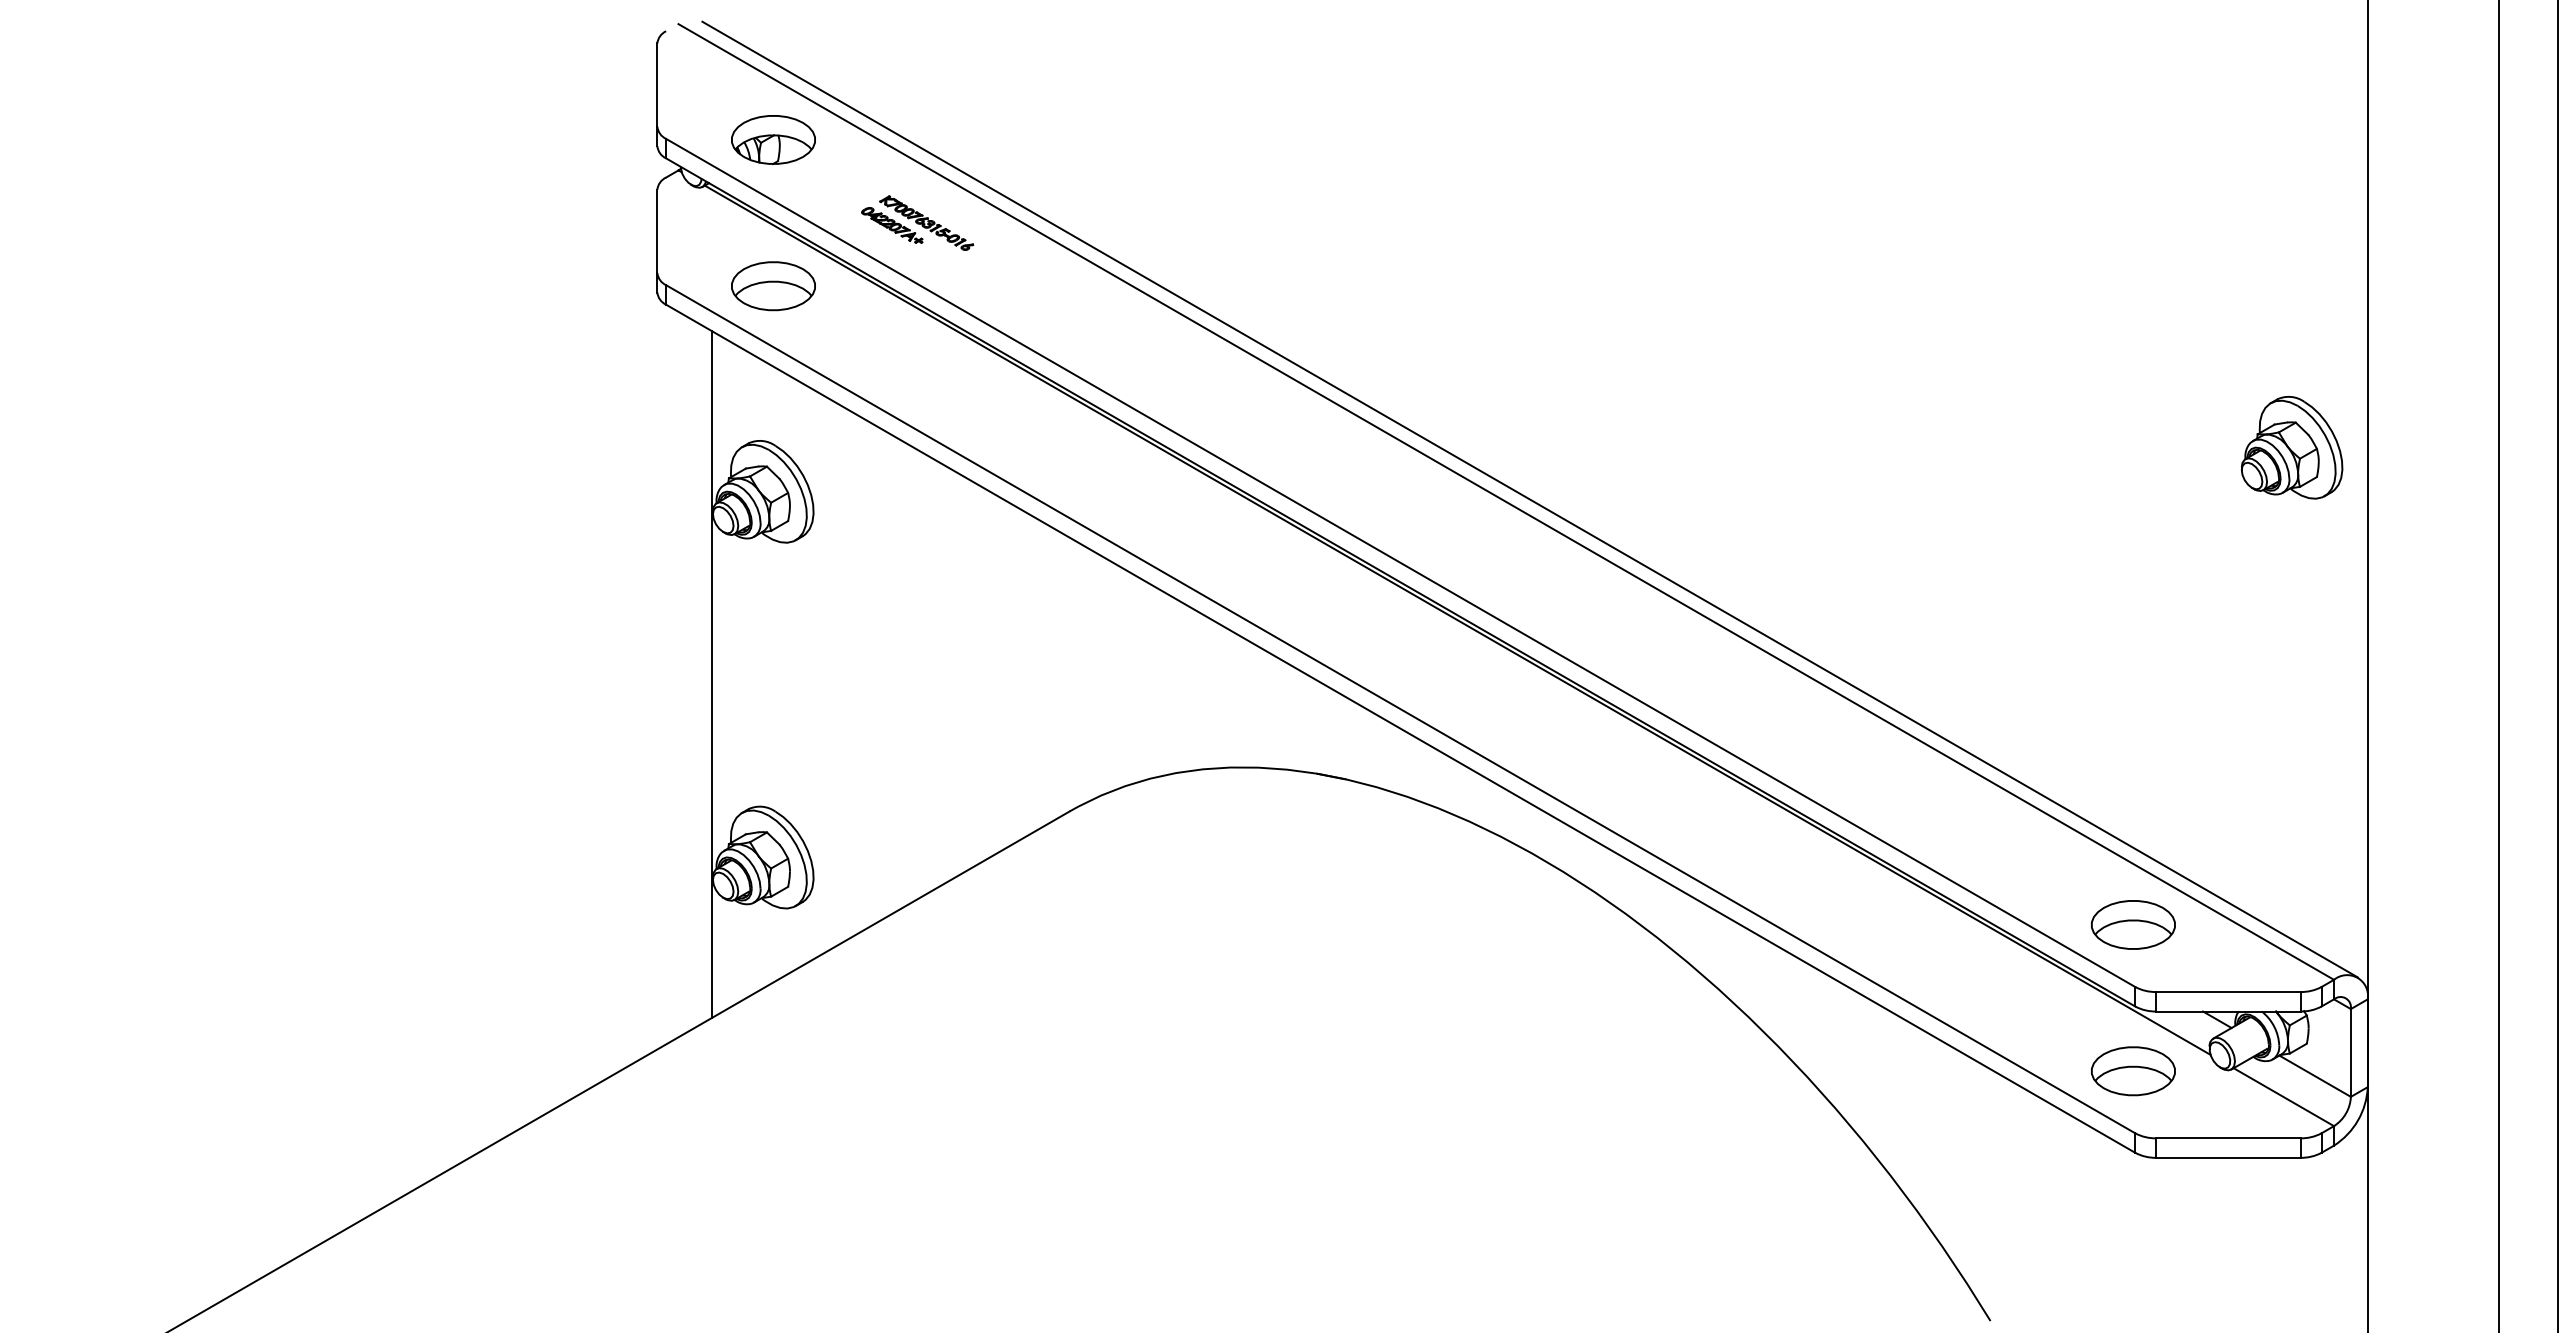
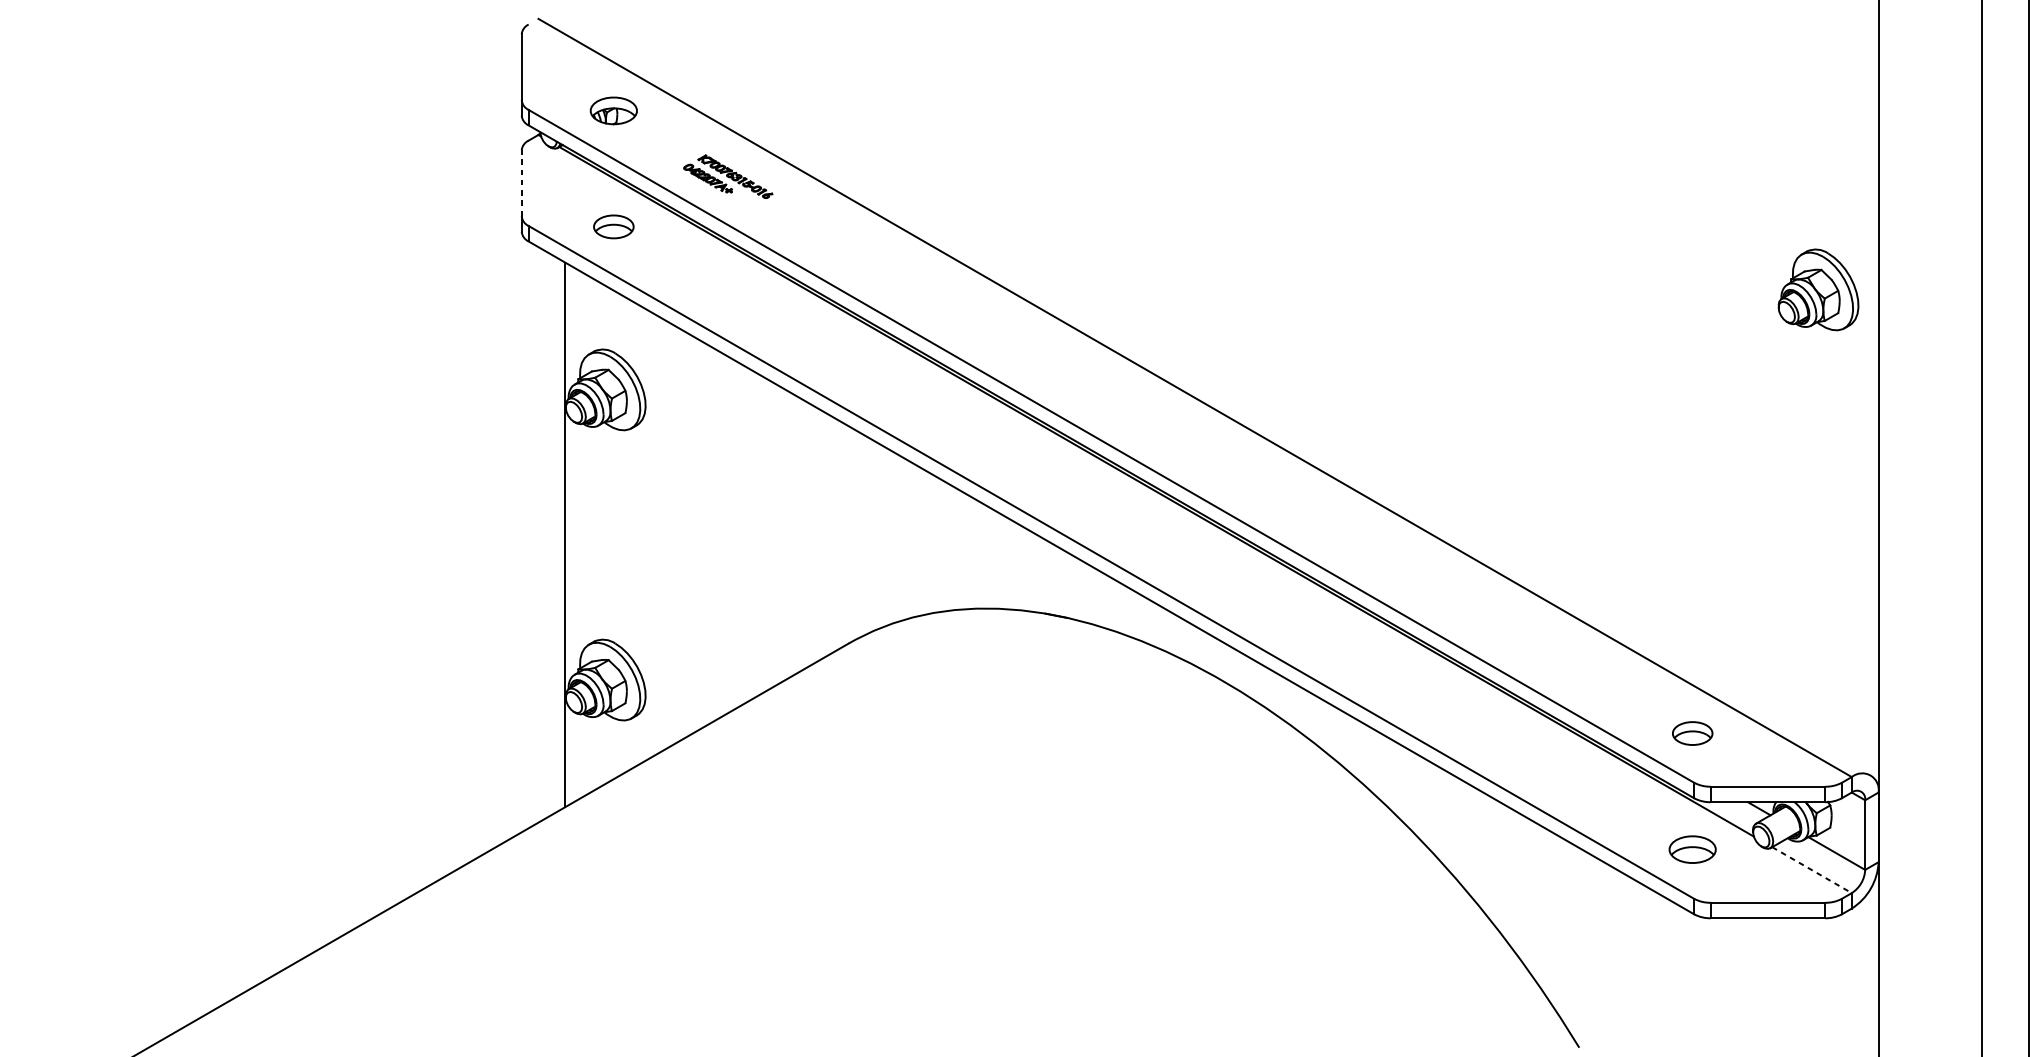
part: (773, 140) -> (613, 111), size x0.7
line: (657, 231) -> (521, 183), solid -> dashed
part: (773, 286) -> (613, 227), size x0.6
part: (2292, 447) -> (1818, 289), moved
line: (1529, 499) -> (1213, 396), removed
part: (2133, 924) -> (1692, 733), size x0.6
part: (2133, 1071) -> (1692, 849), size x0.7
line: (2283, 1097) -> (1811, 870), solid -> dashed

